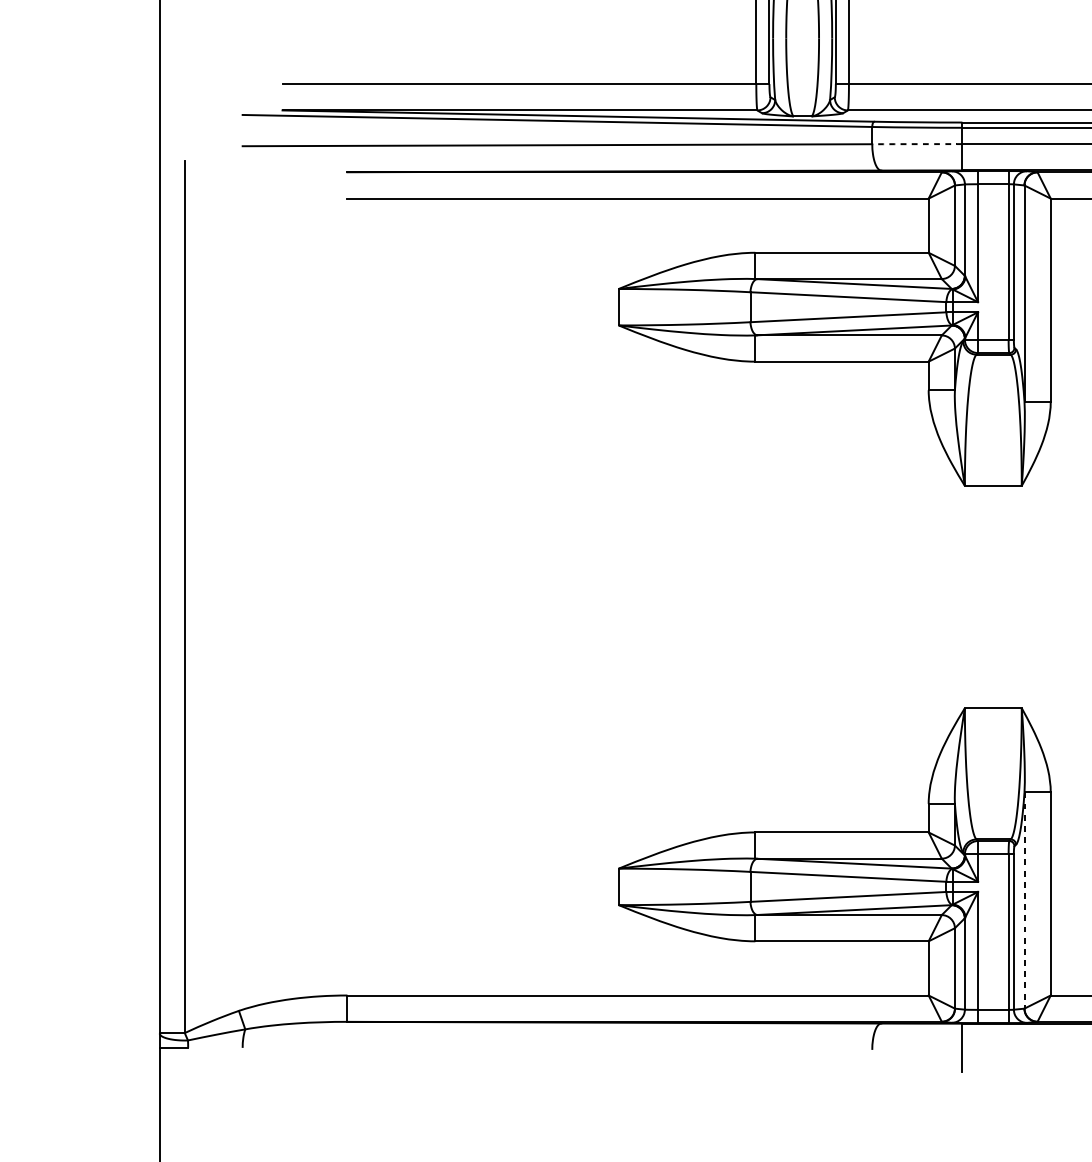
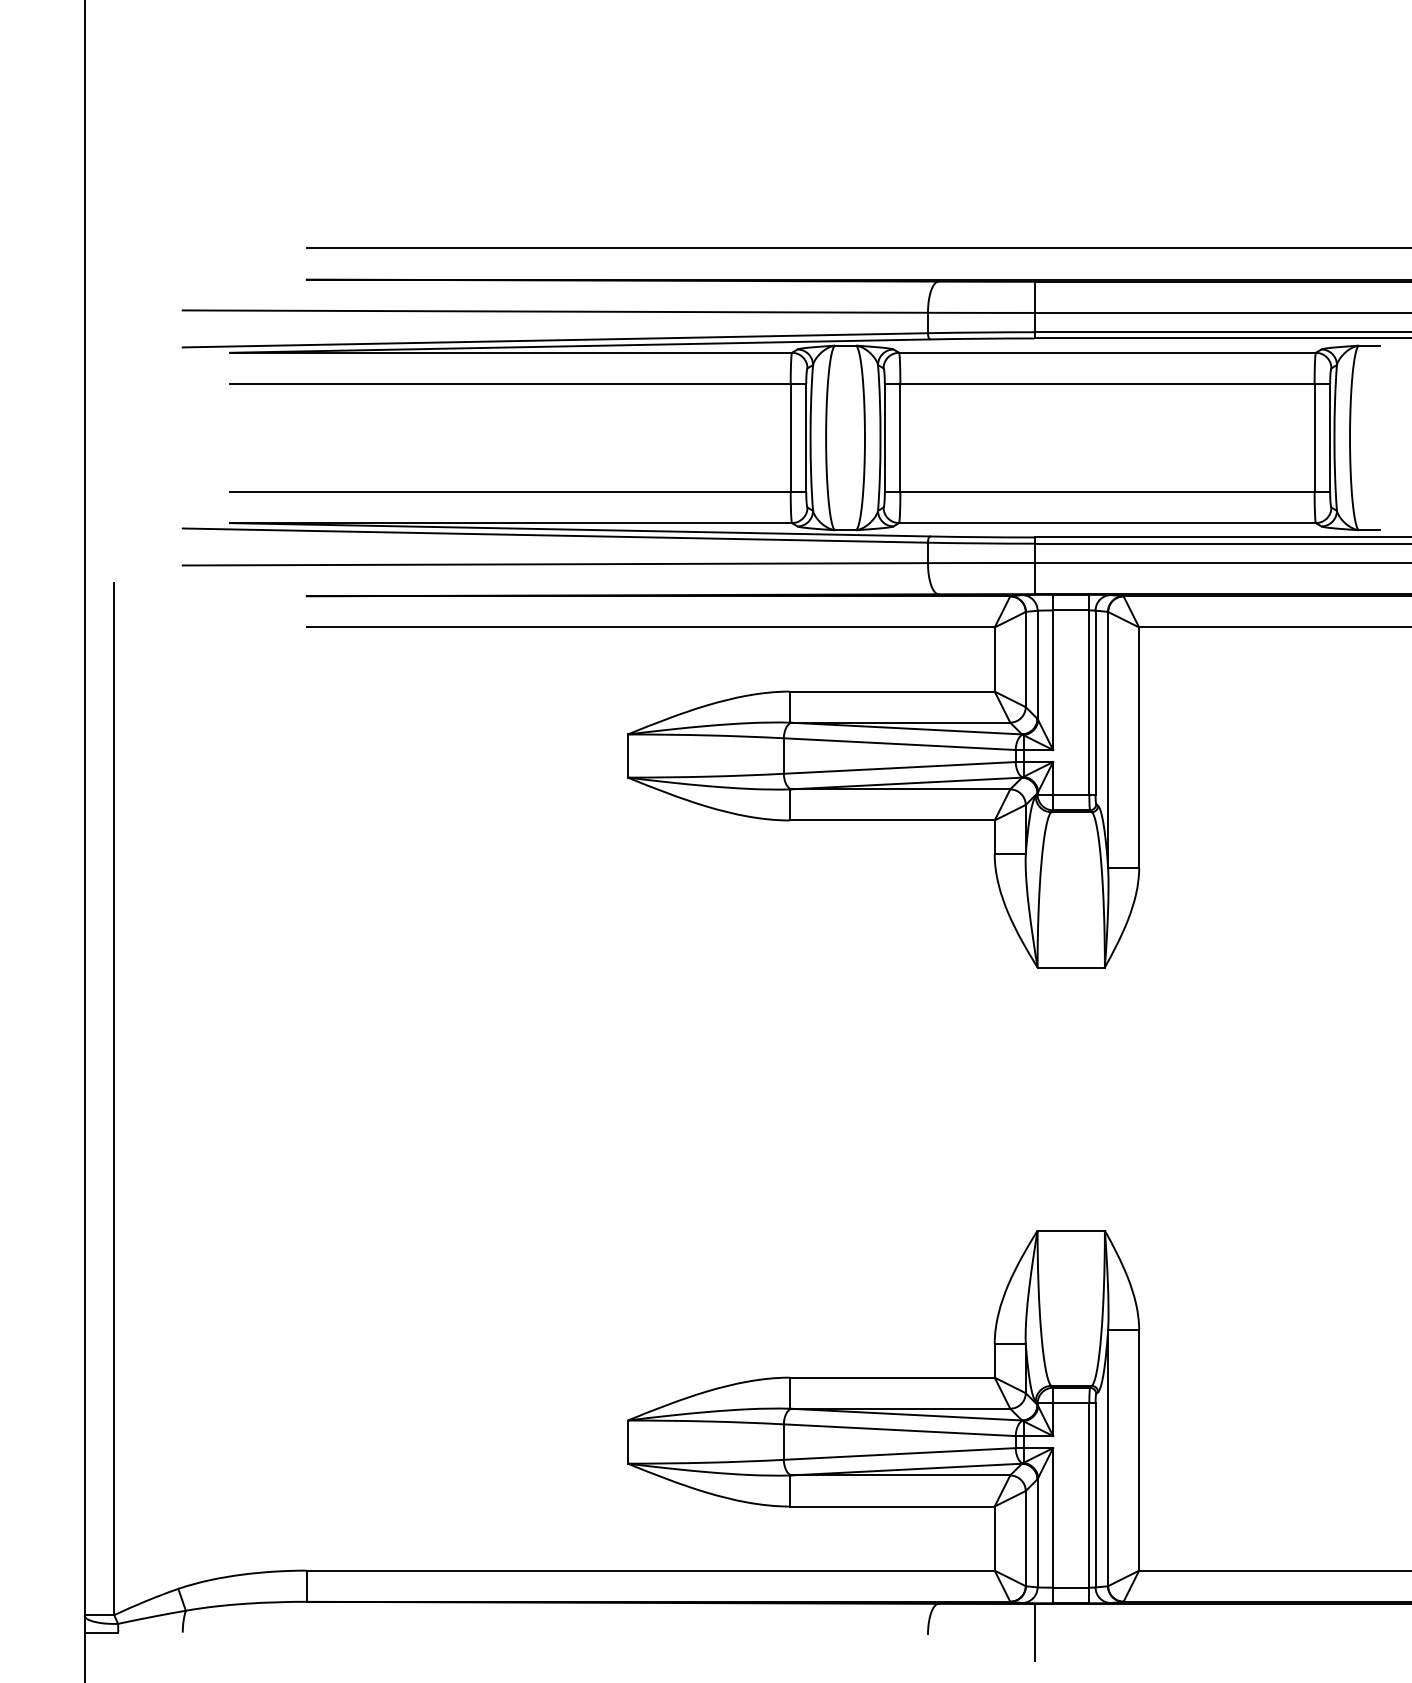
arc: (917, 144) -> (981, 563), dashed -> solid
line: (1024, 900) -> (1108, 1458), dashed -> solid

